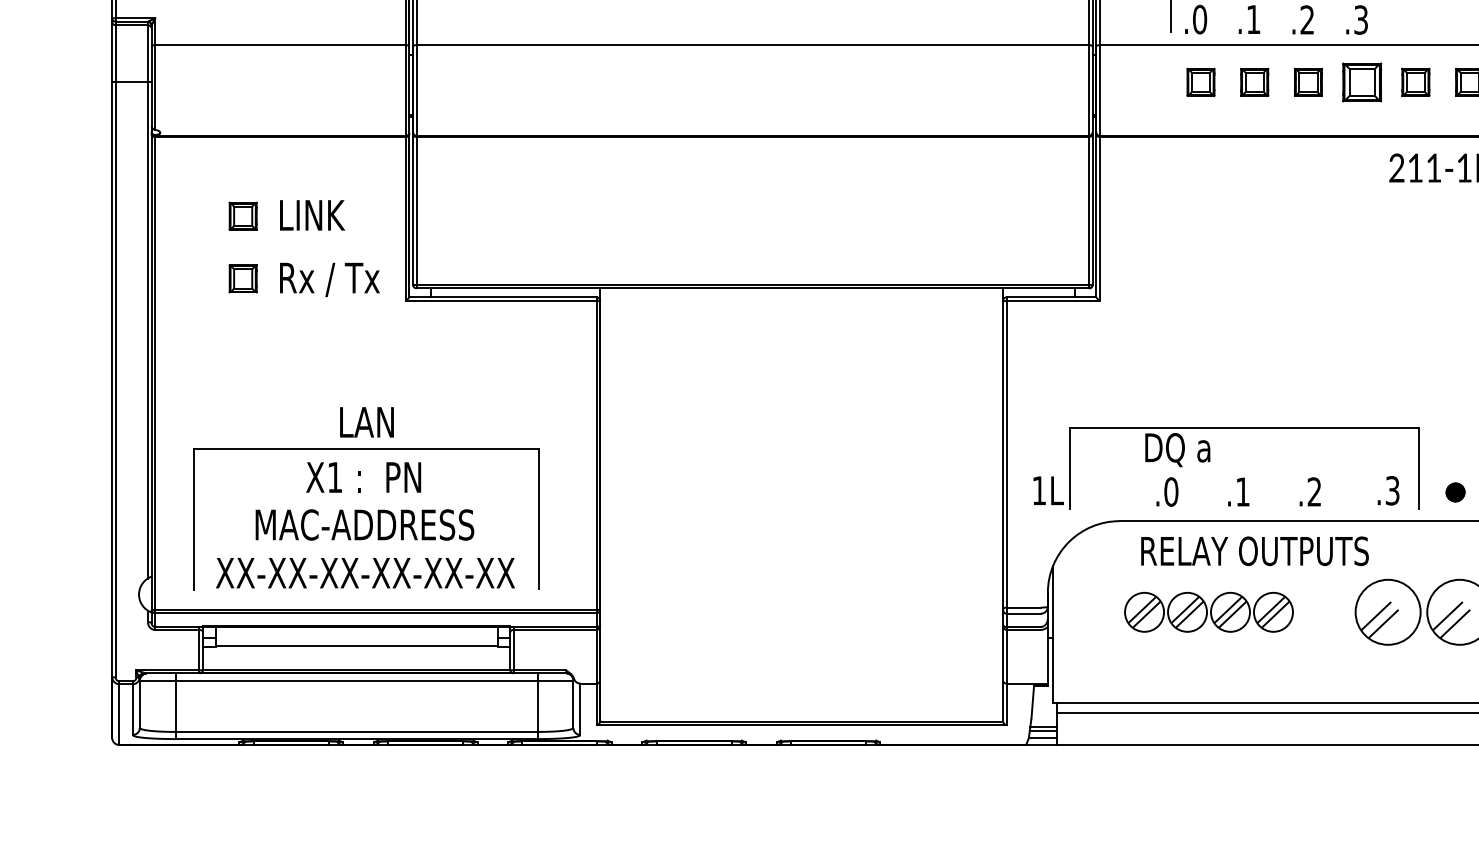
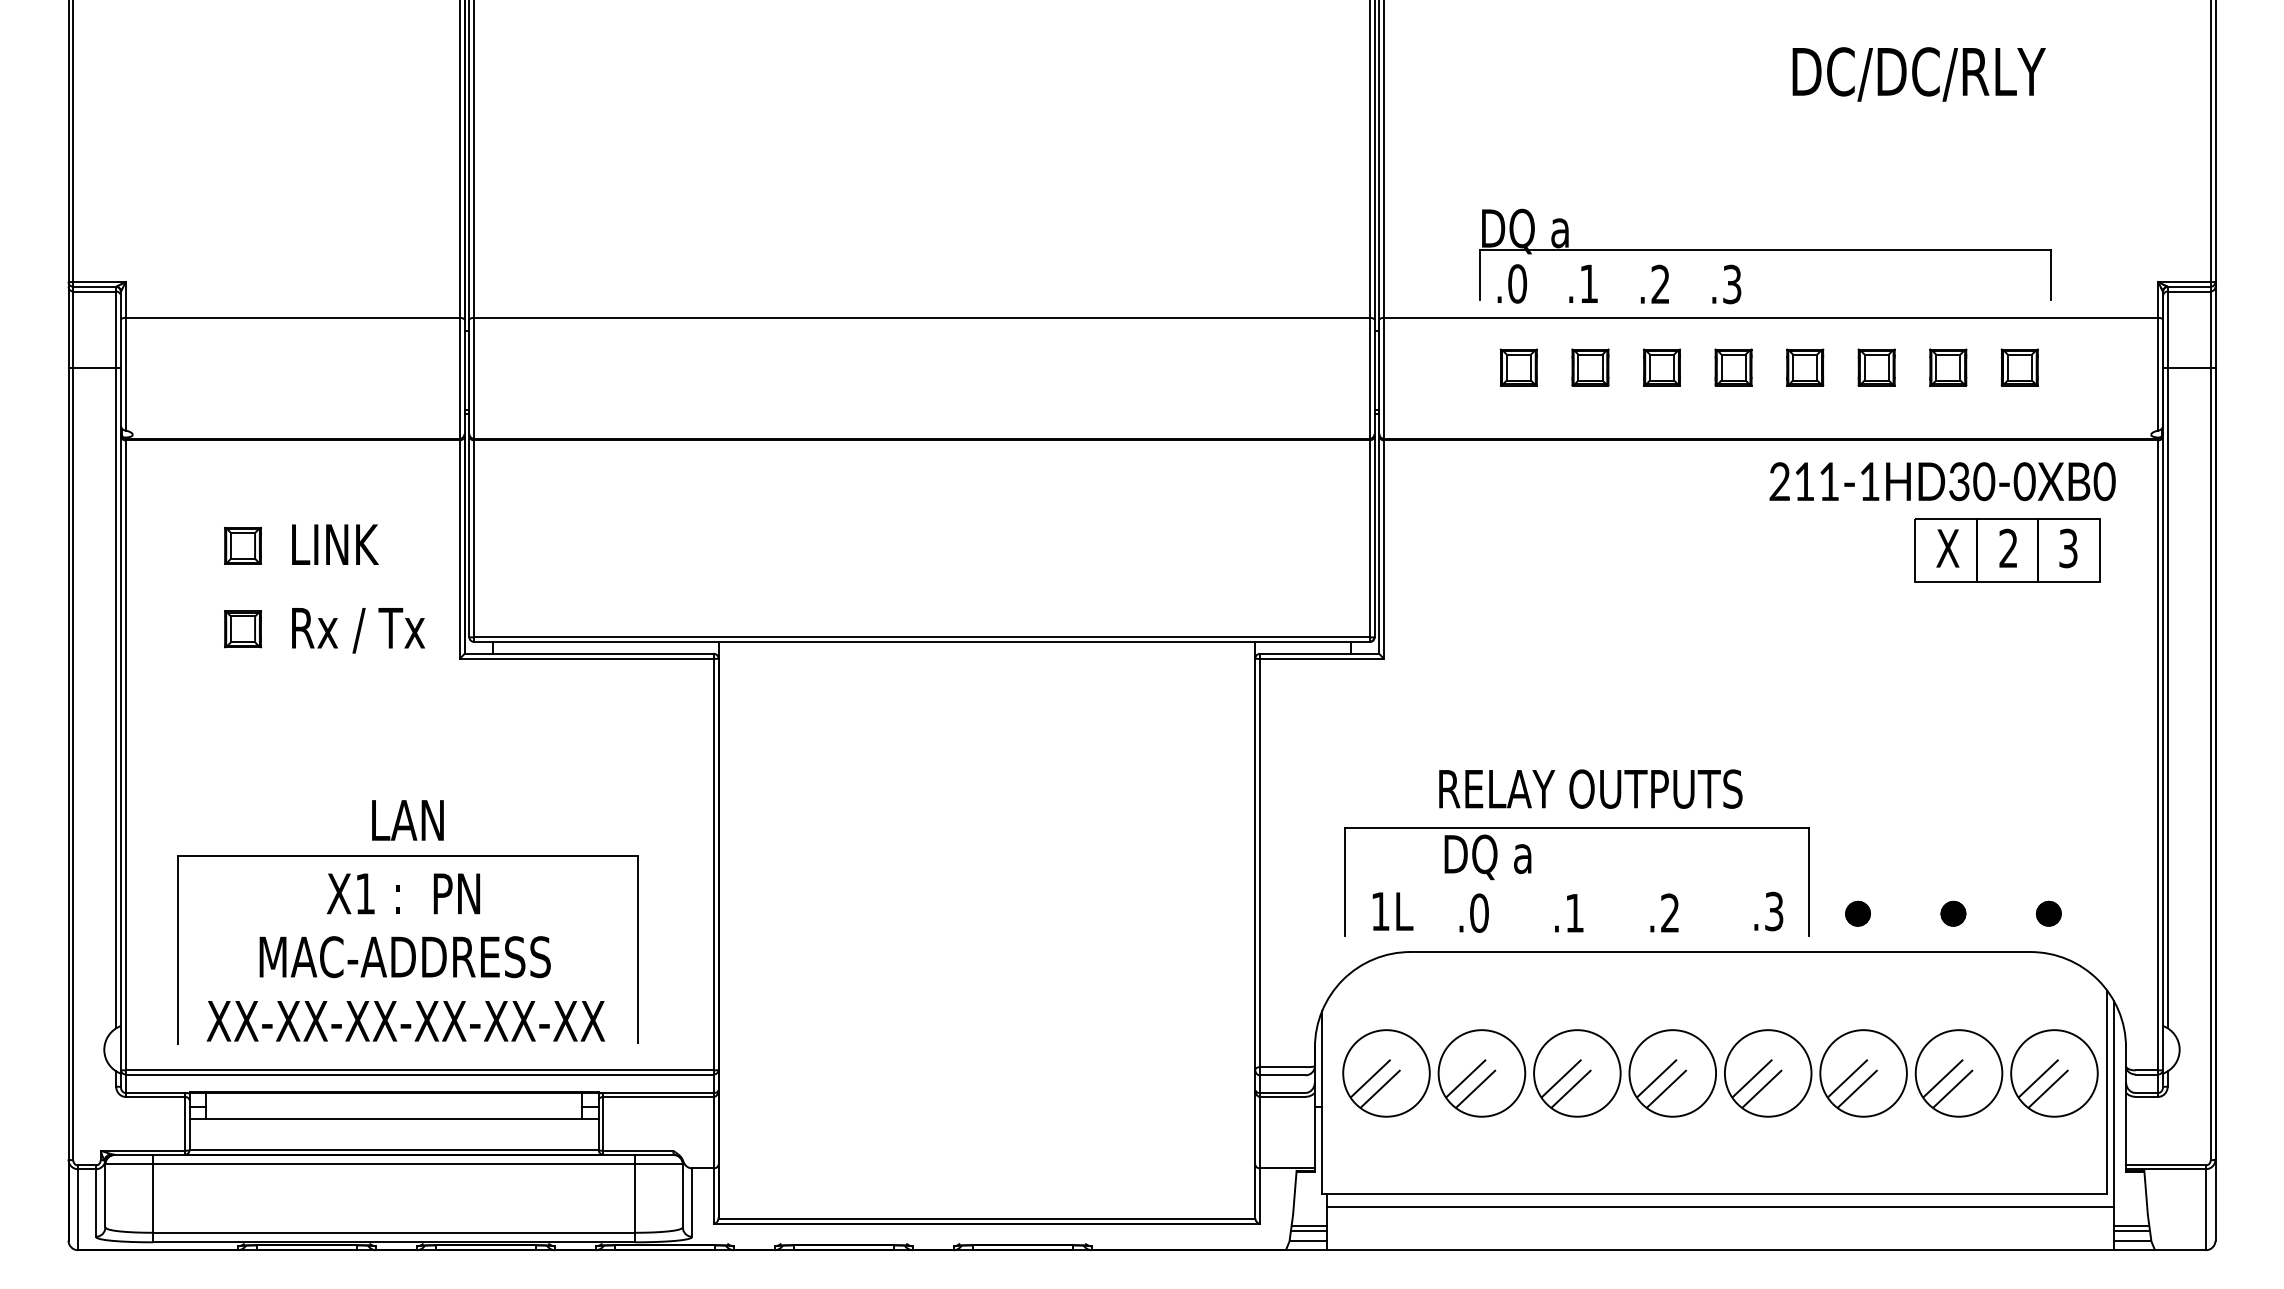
part: (1362, 82) -> (1733, 367), size x0.71
text: (1048, 490) -> (1392, 911), moved
text: (1254, 550) -> (1590, 788), moved
part: (1208, 612) -> (1529, 1073), size x1.67

